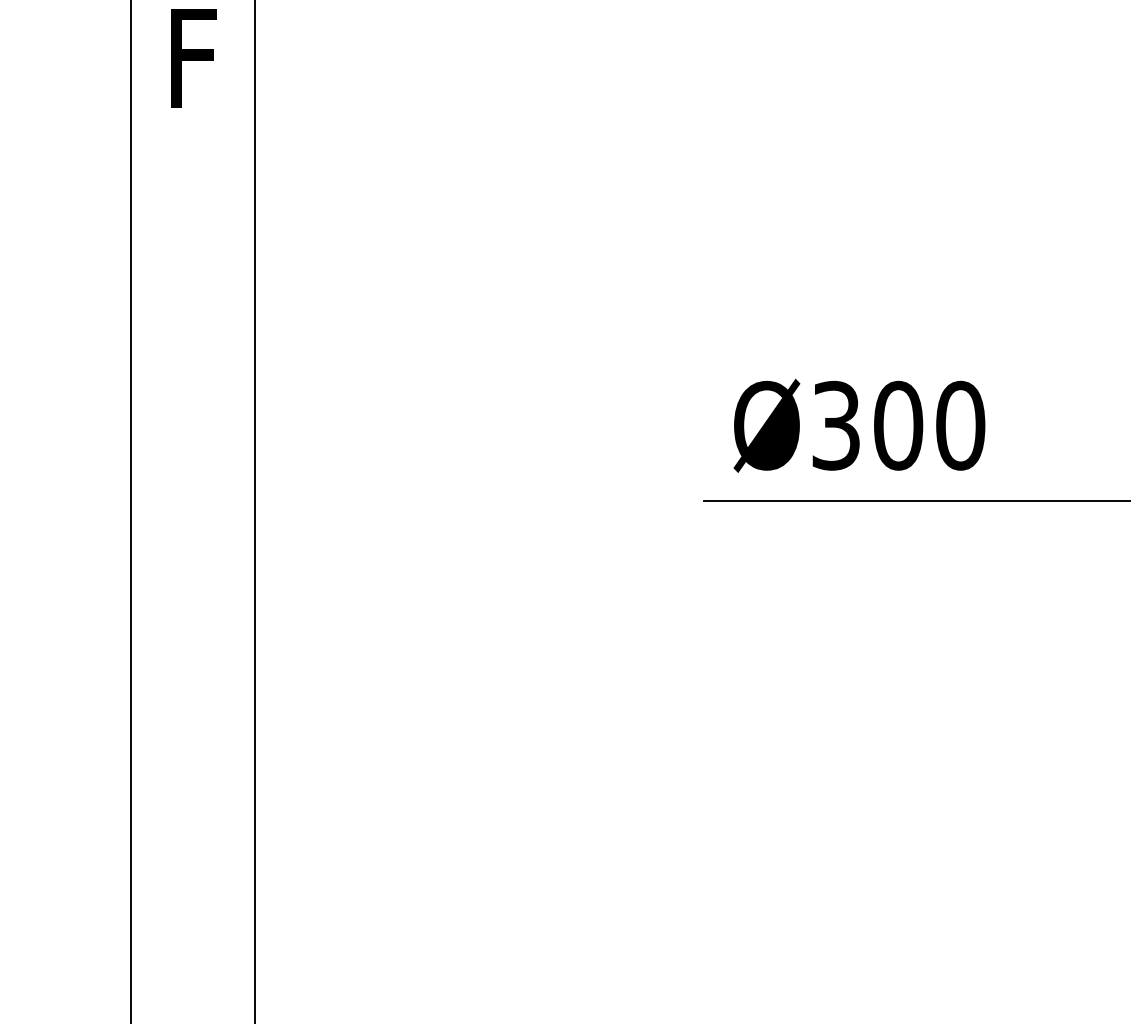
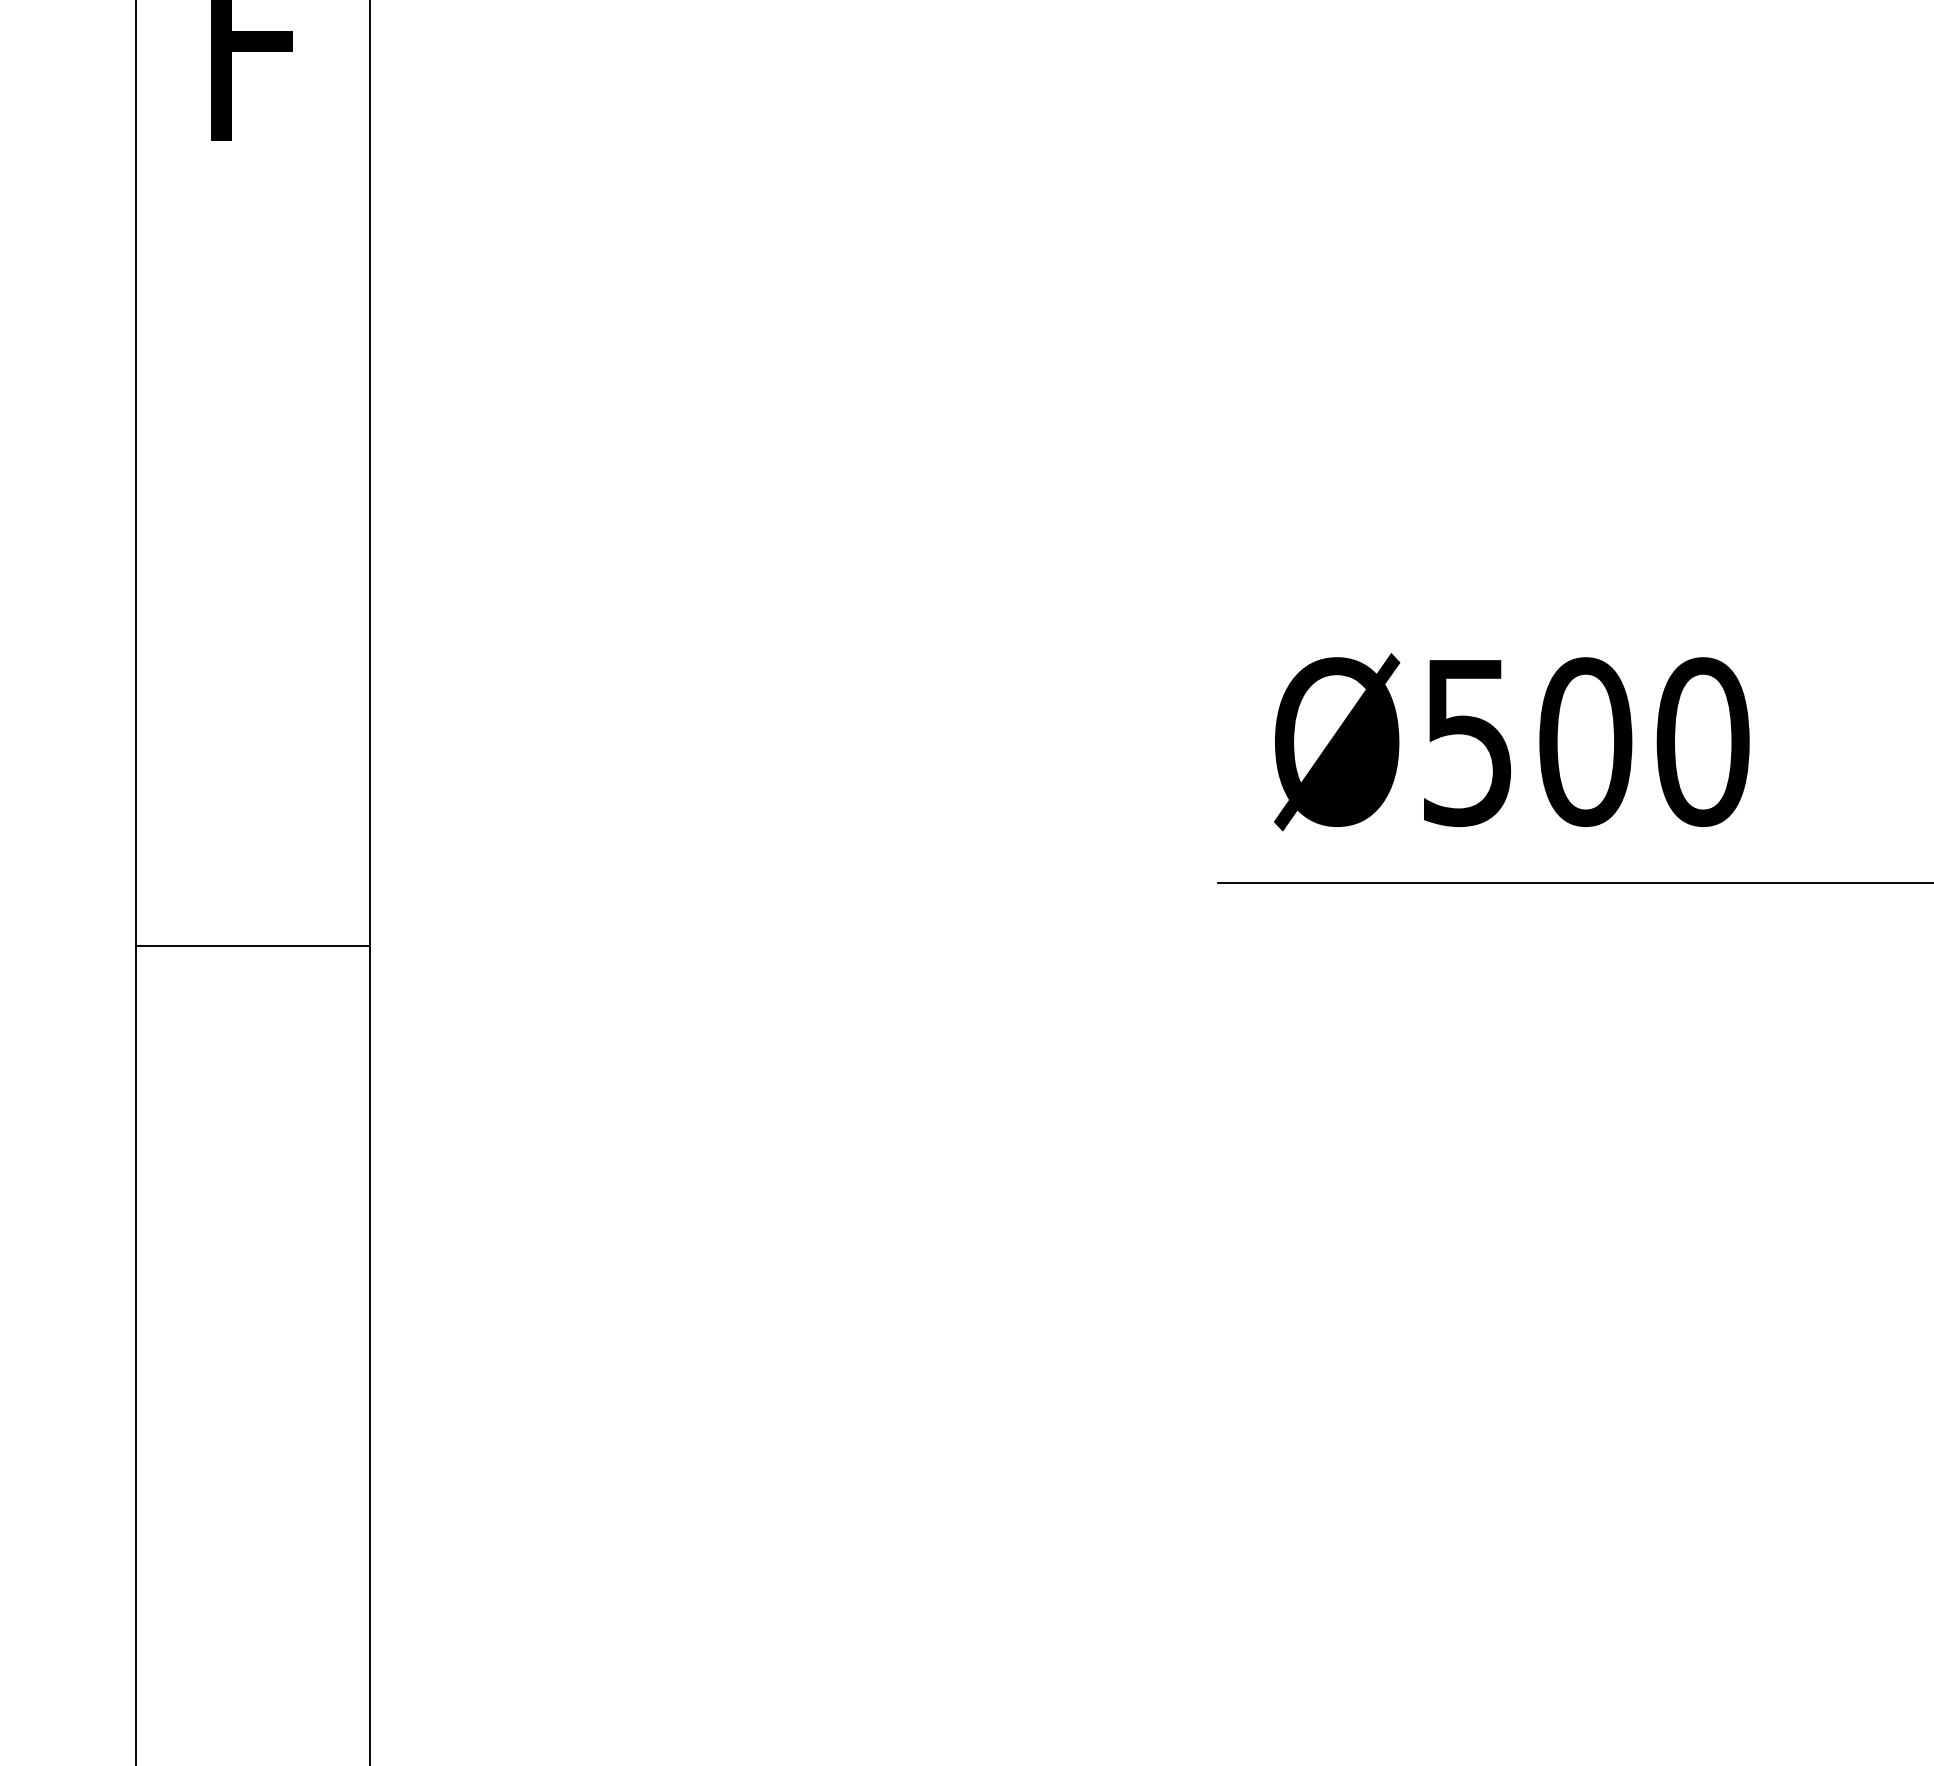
text: (835, 425) -> (1466, 741), Ø300 -> Ø500
line: (193, 533) -> (253, 945), added

